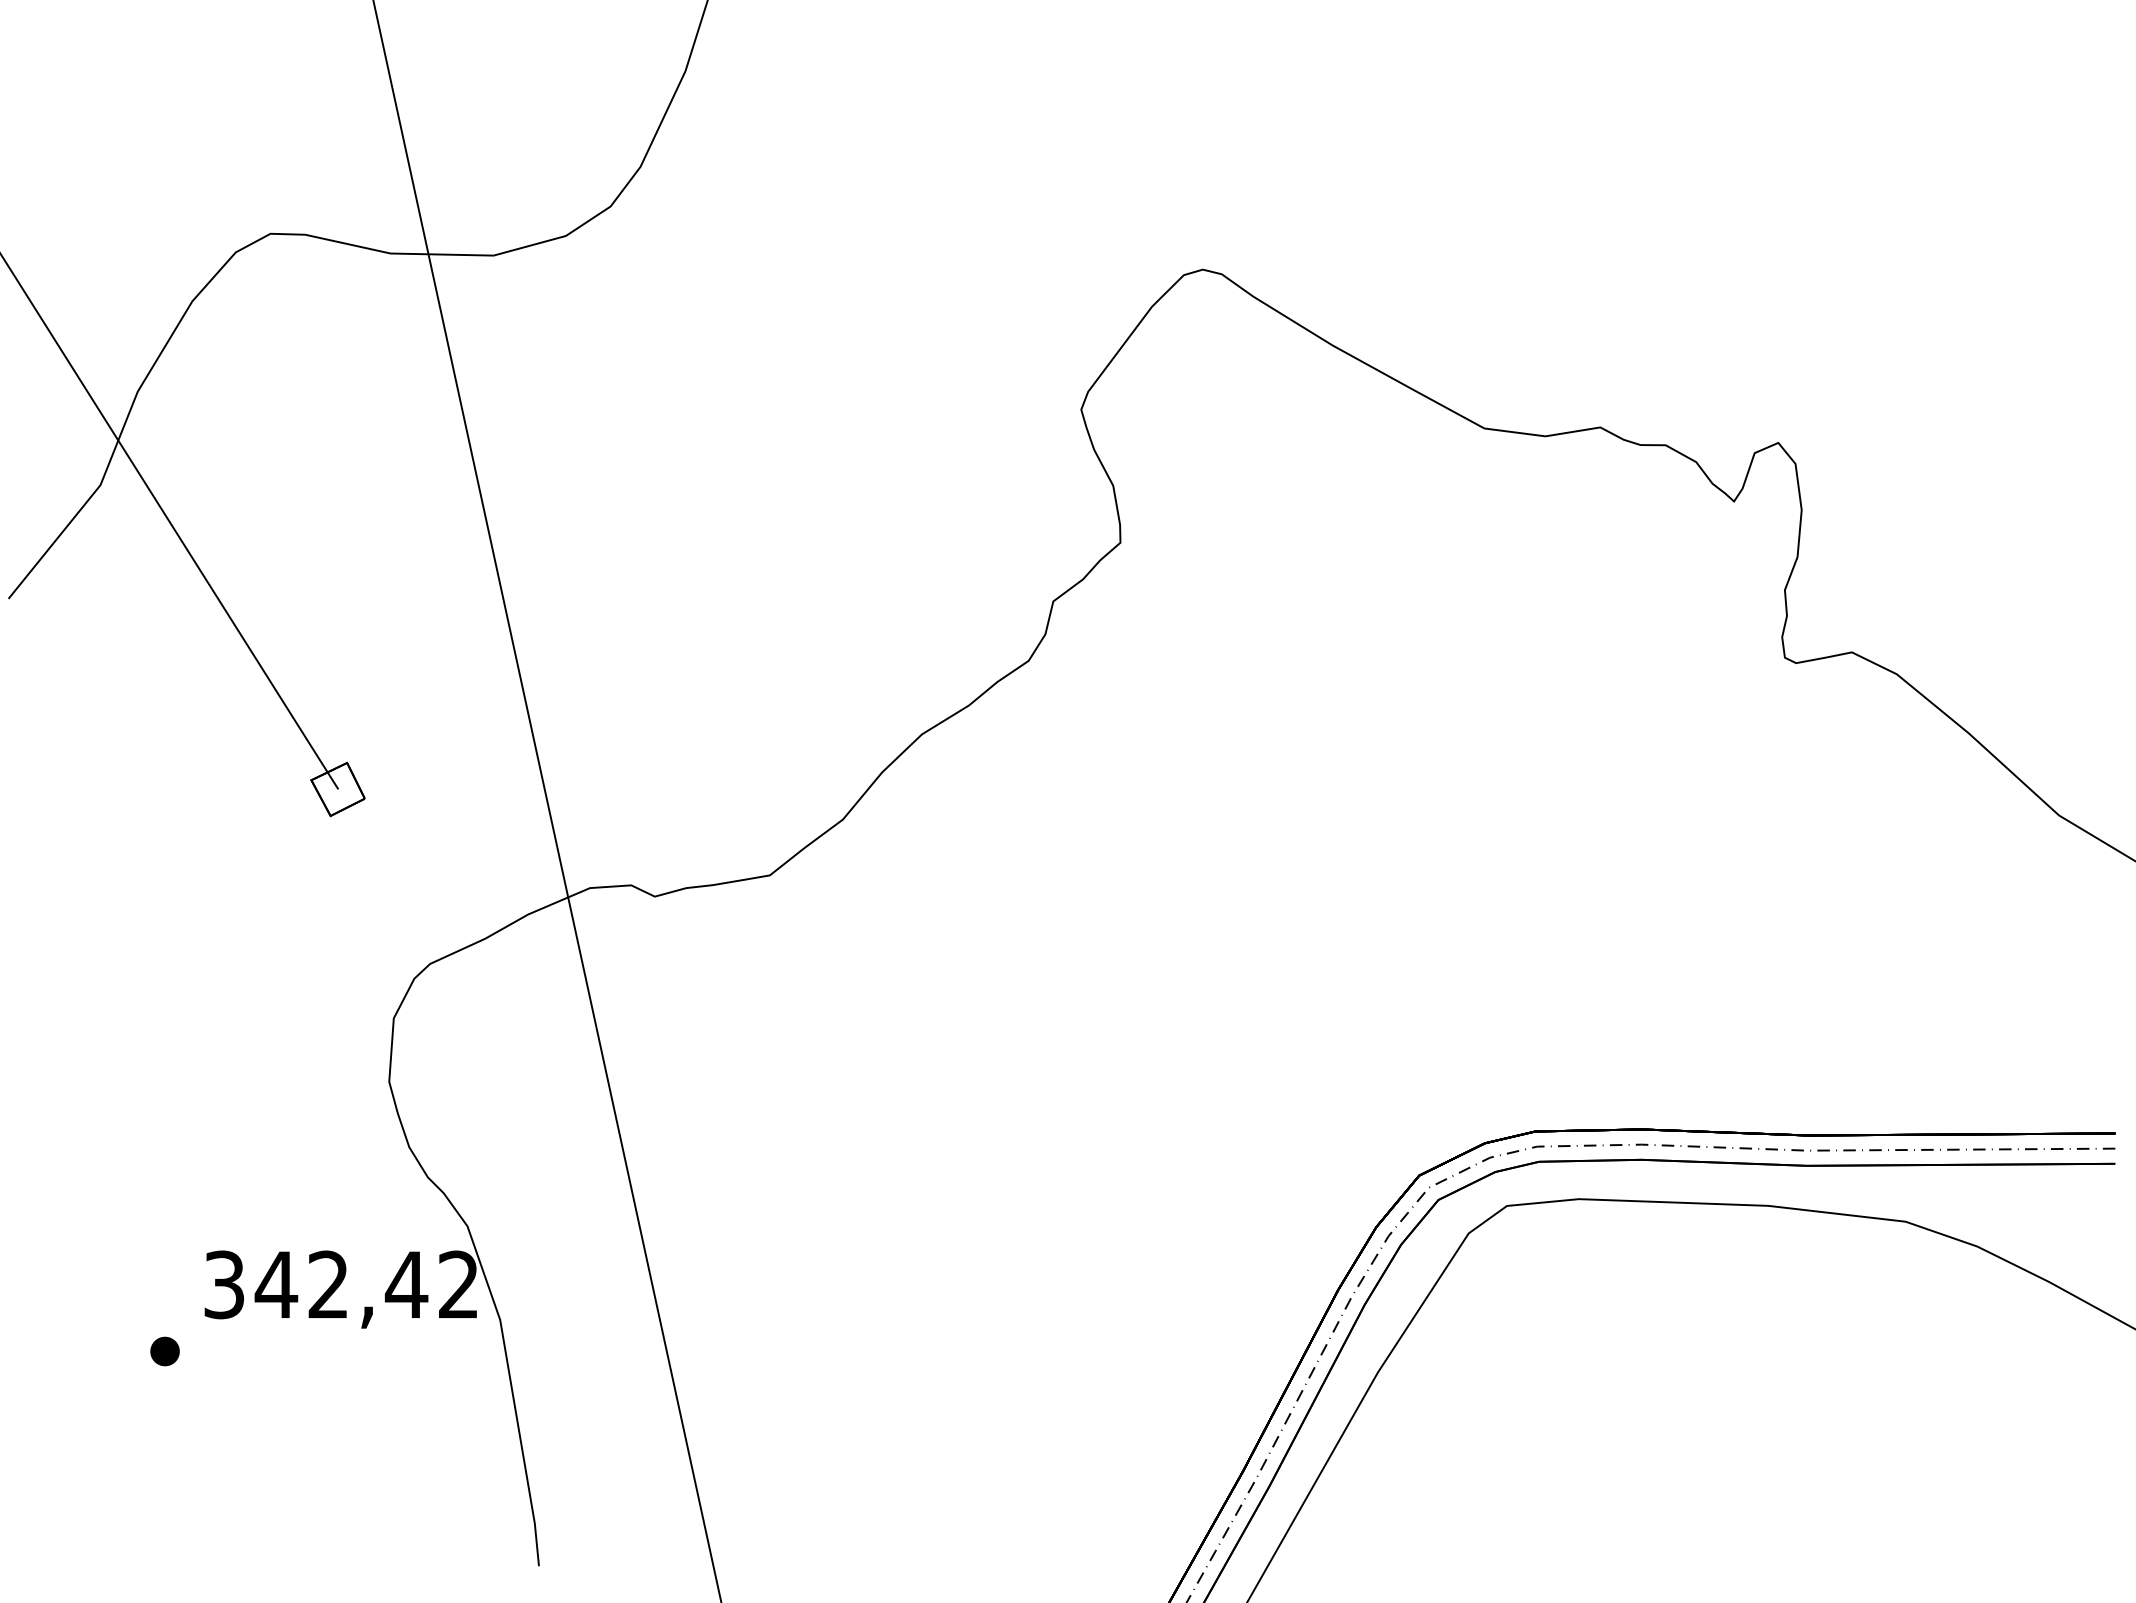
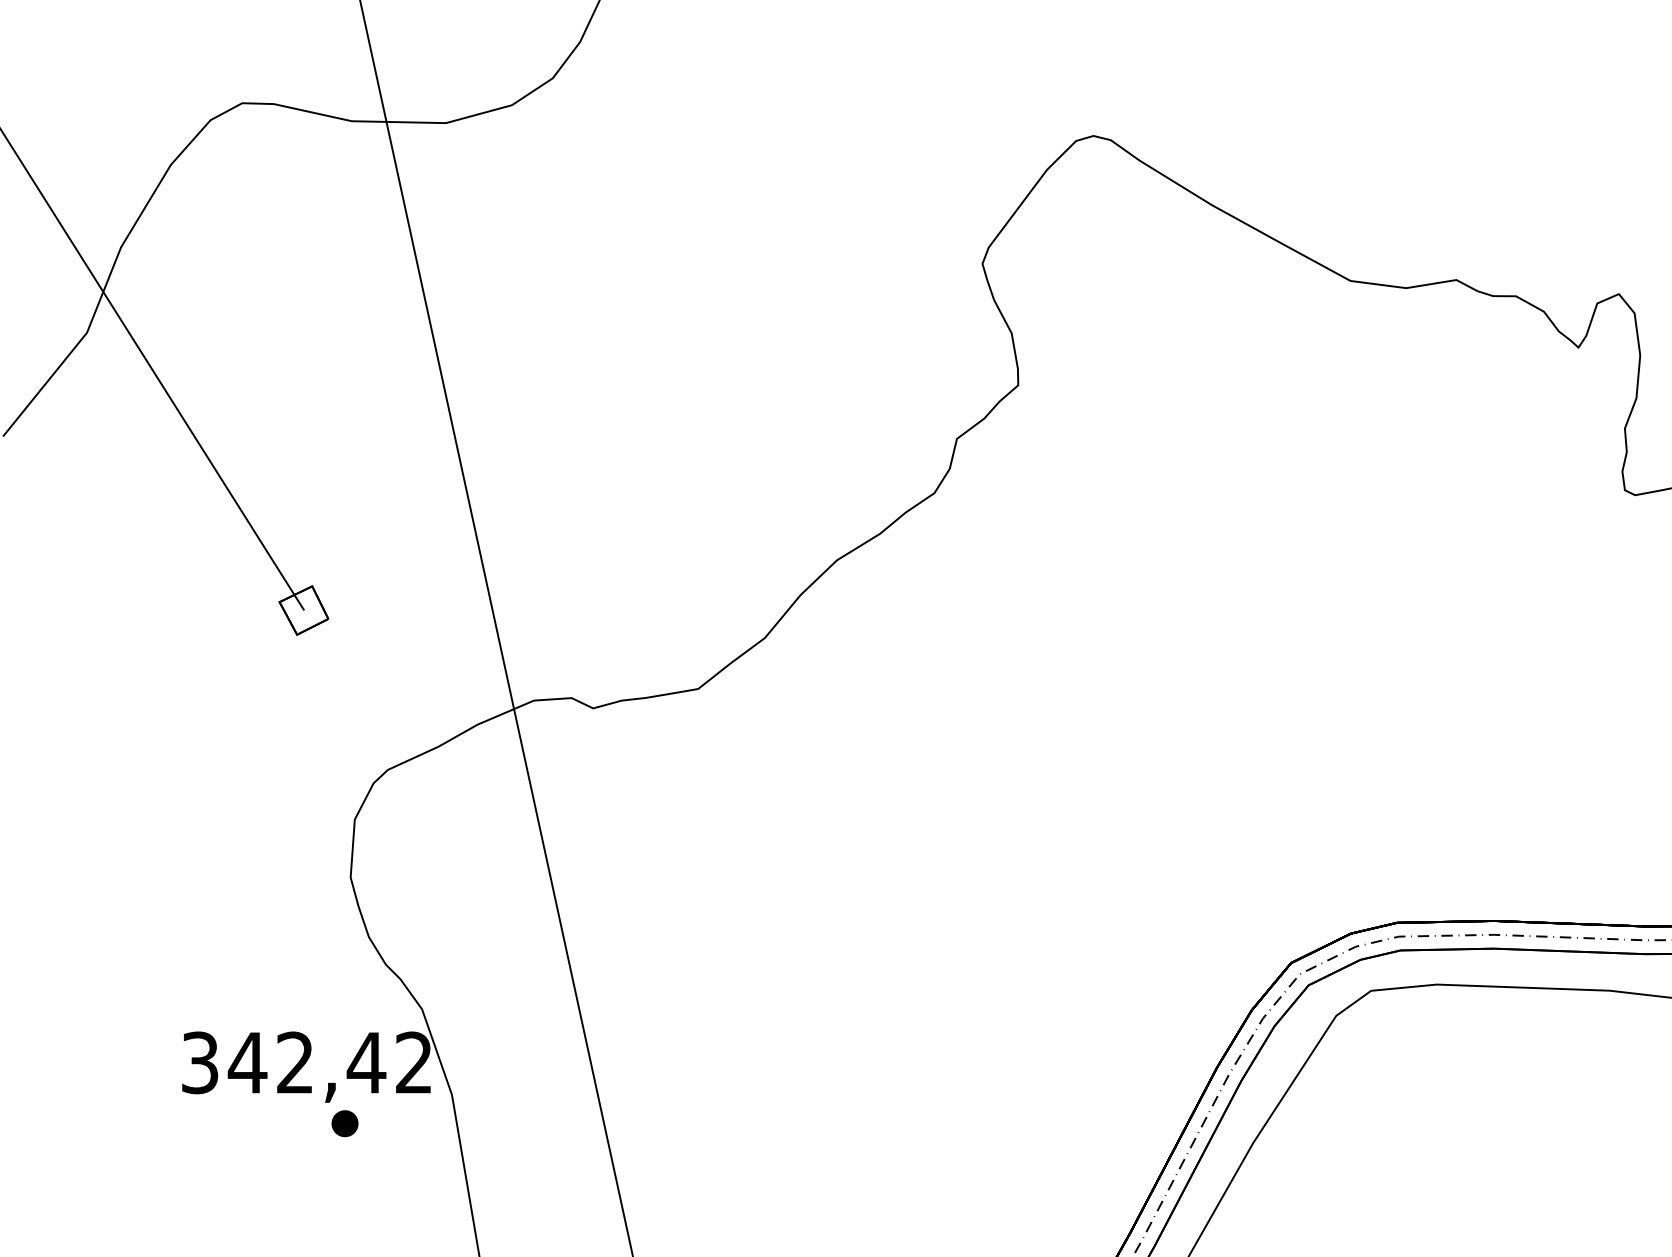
part: (164, 1351) -> (344, 1123), moved

